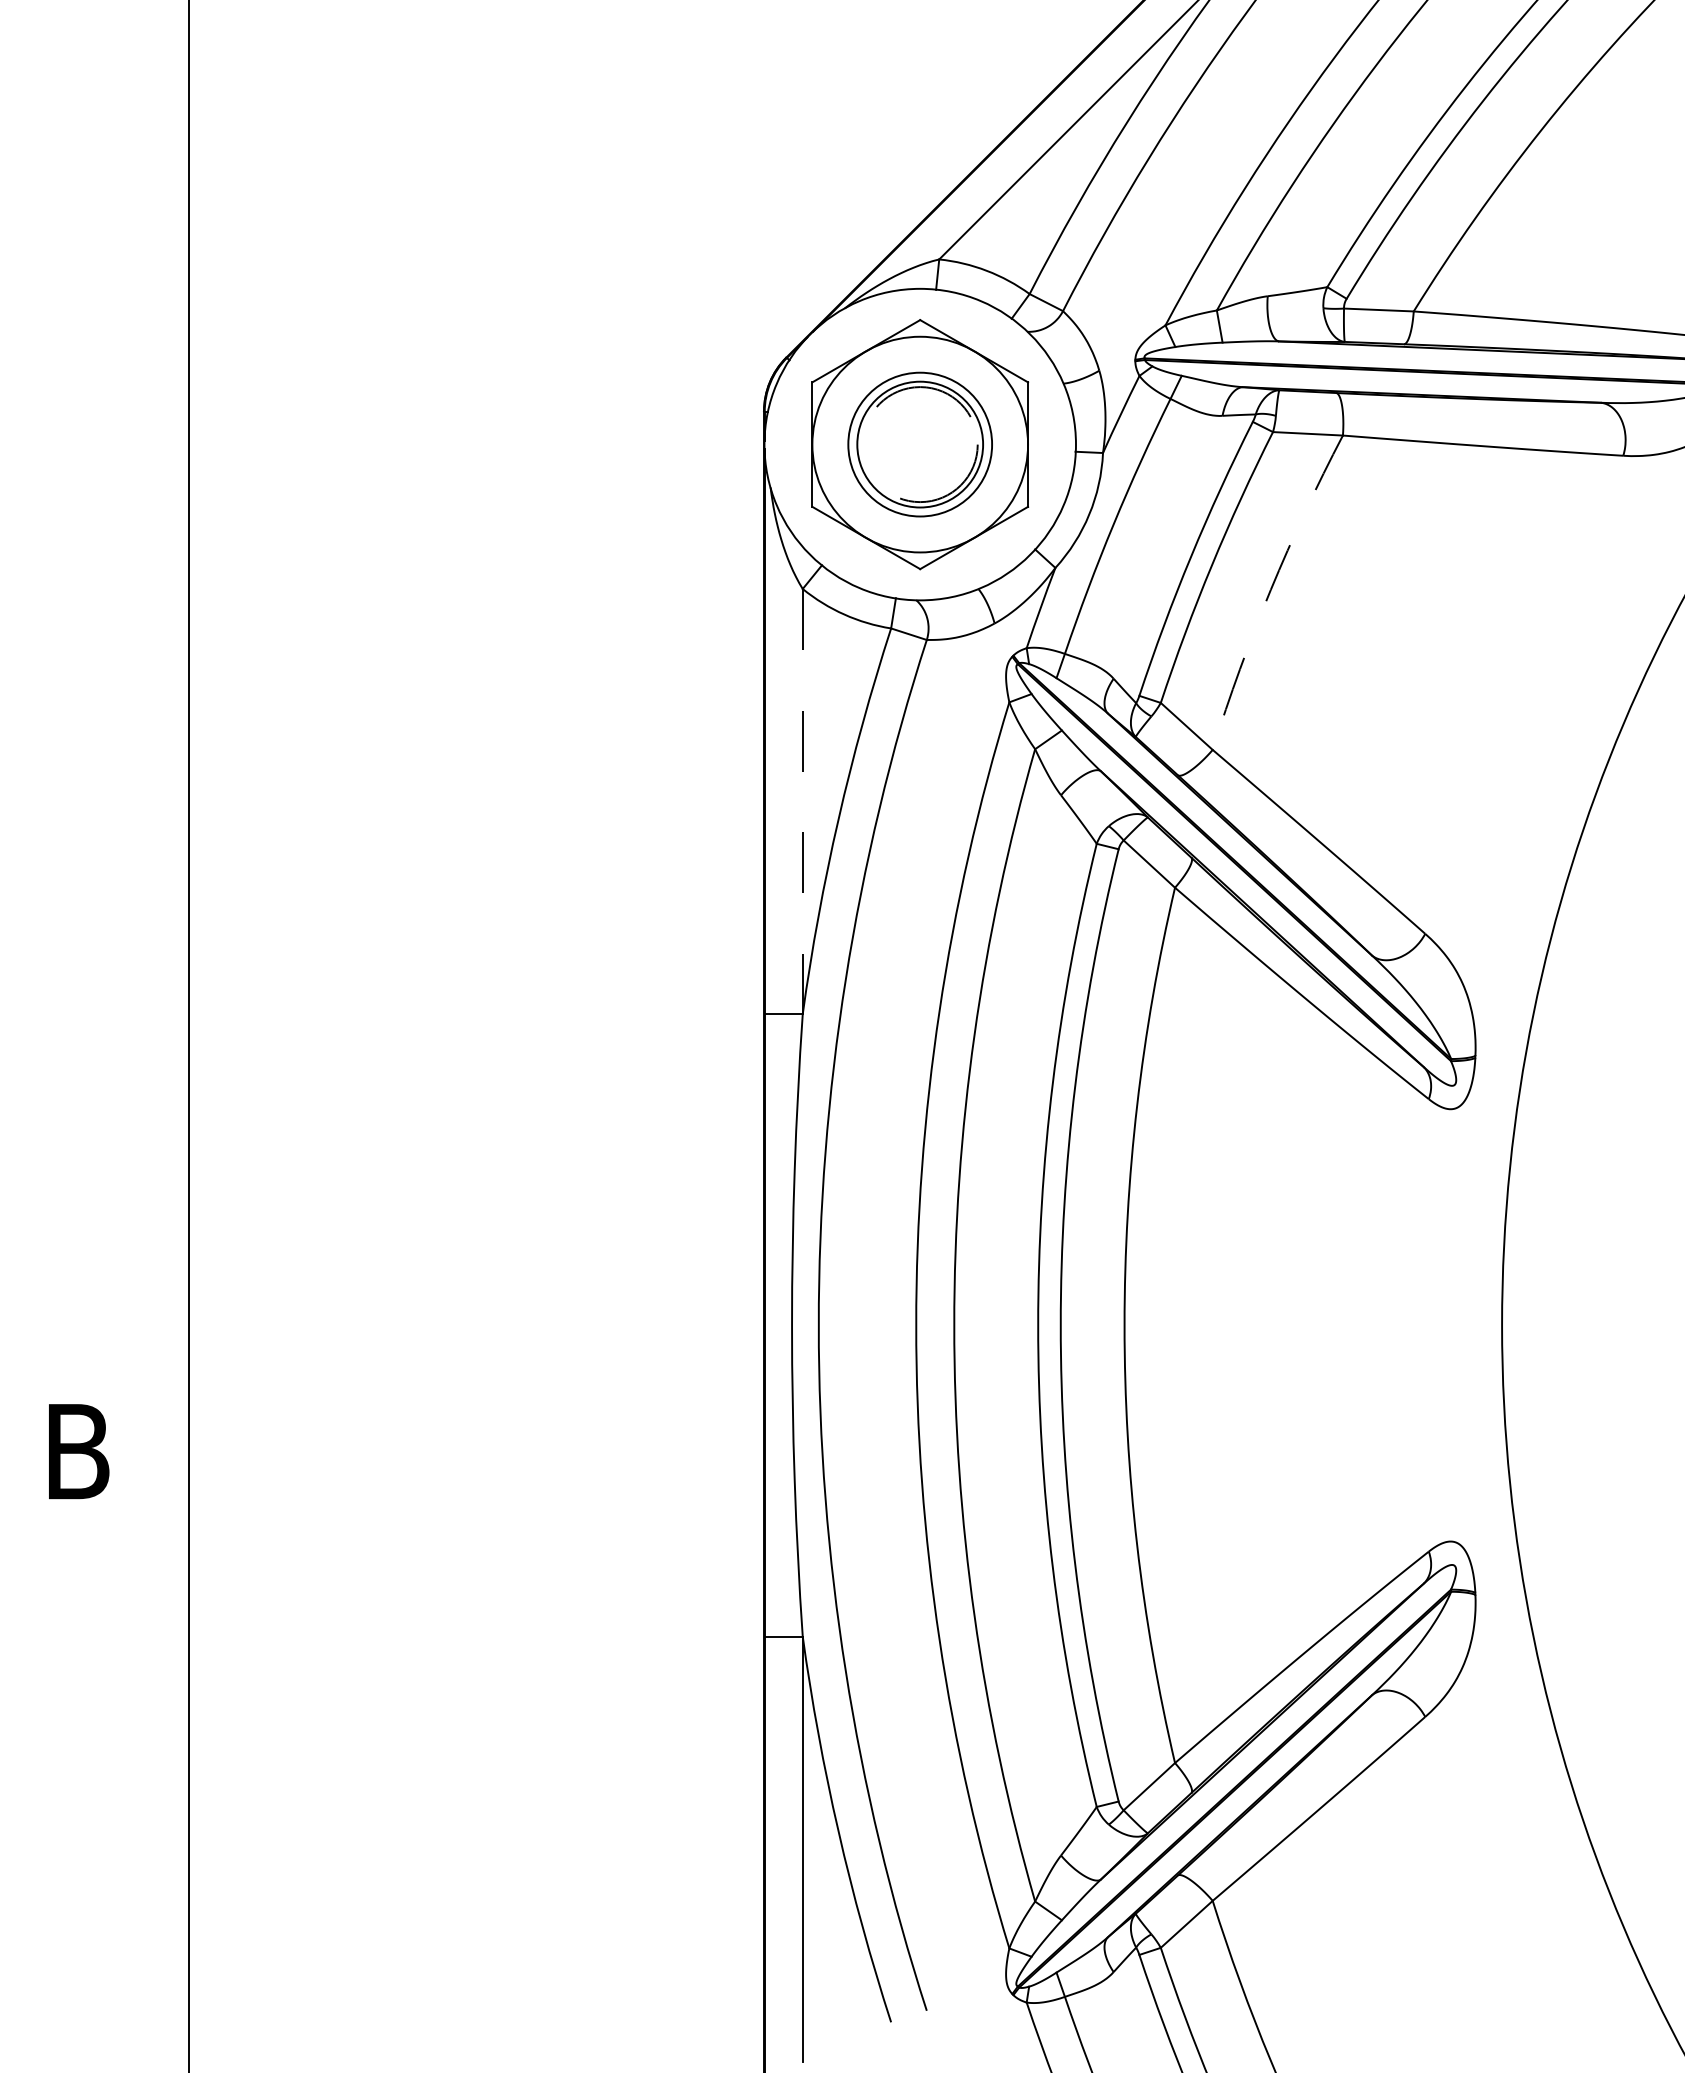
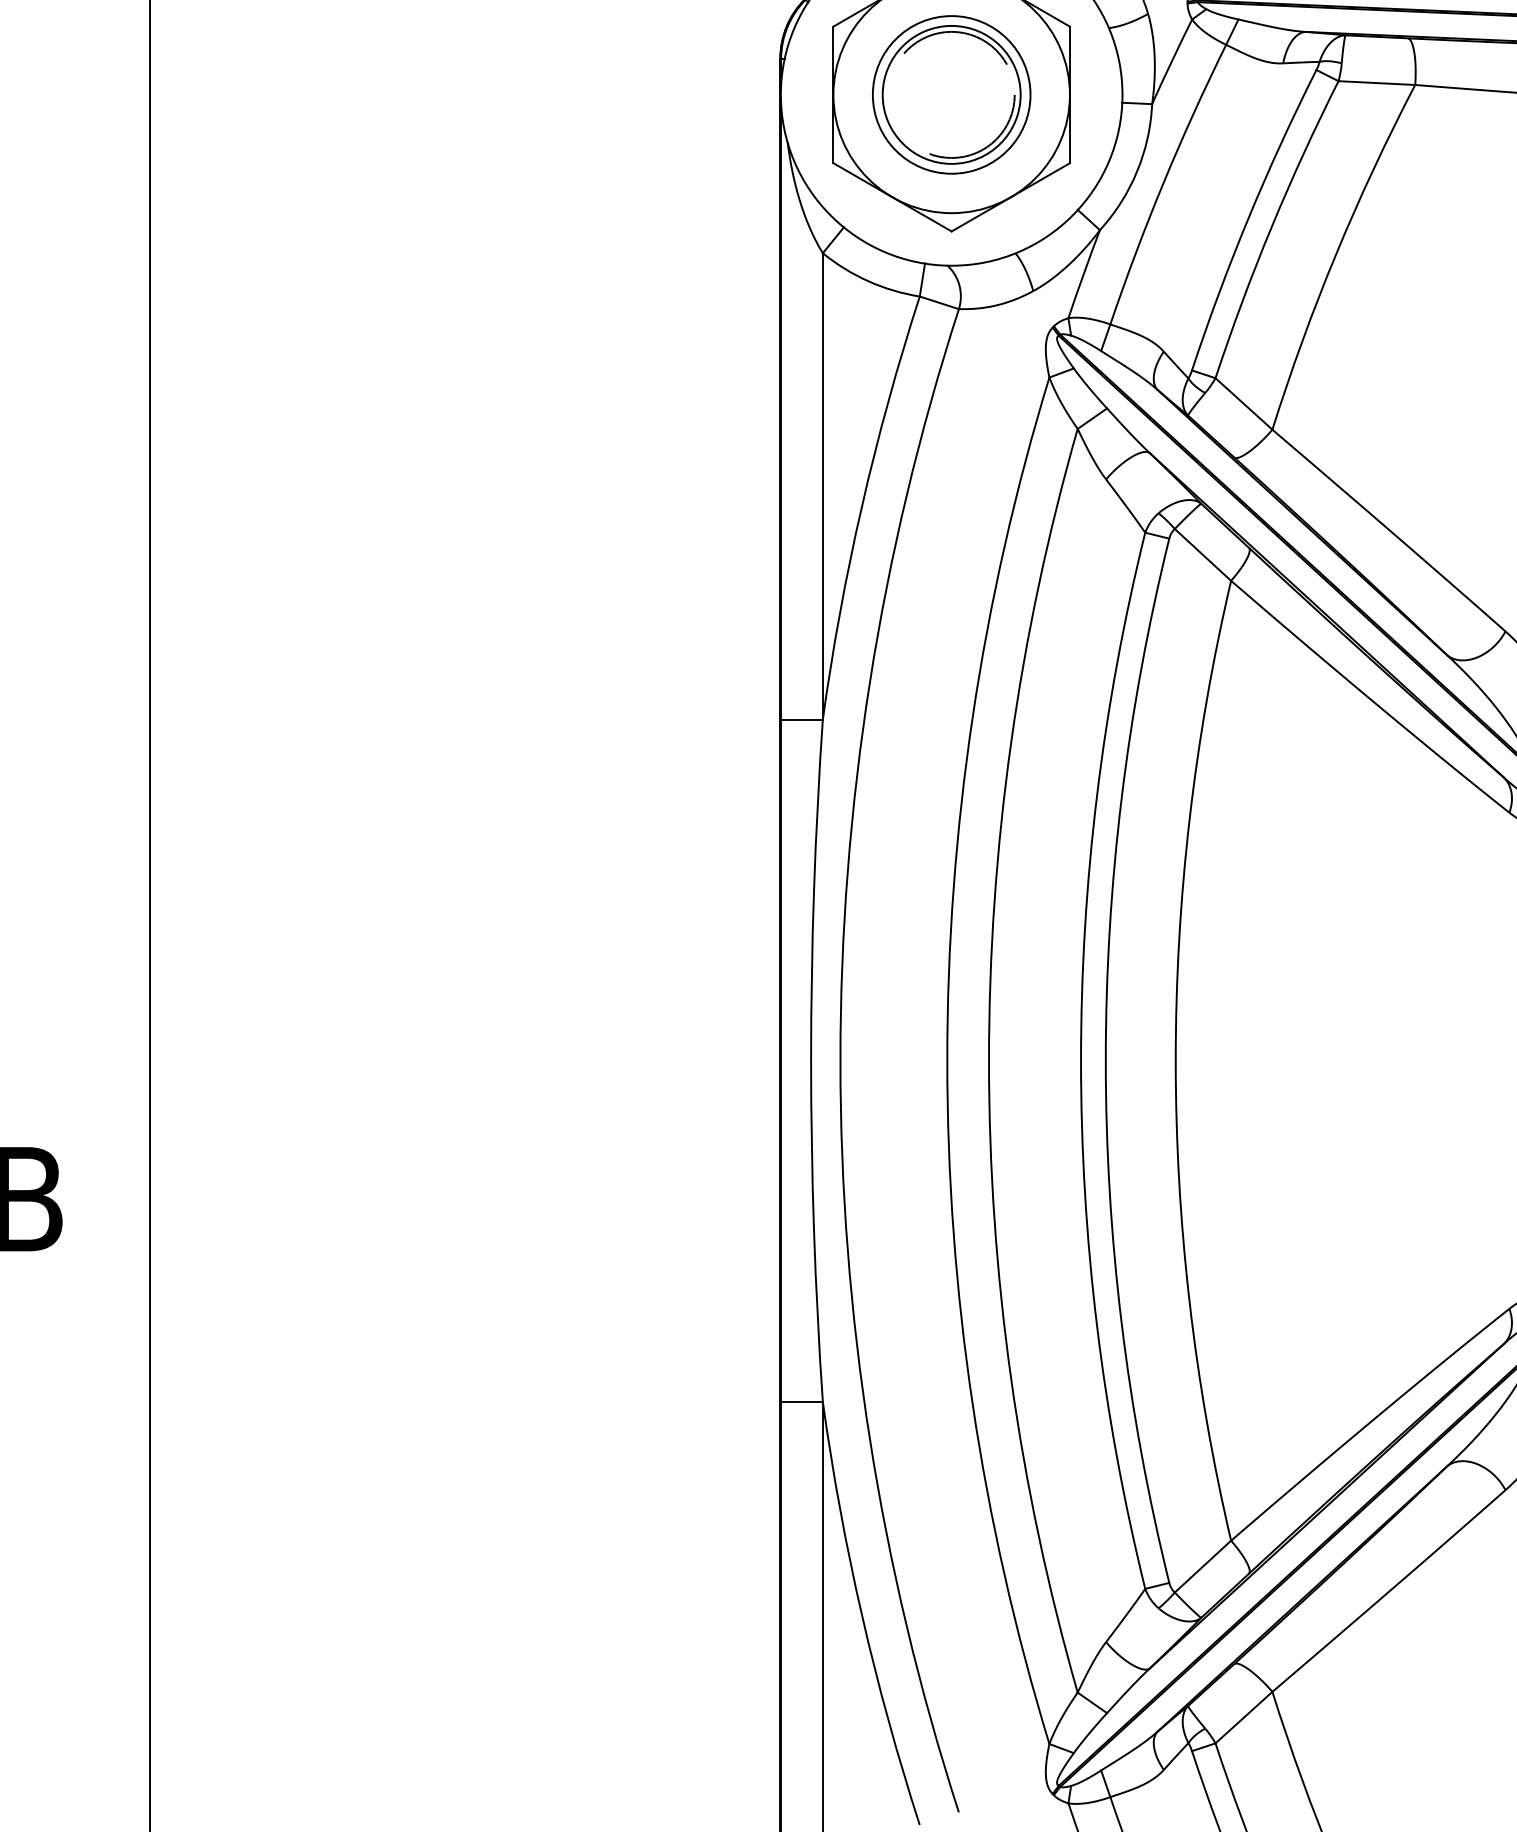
arc: (1270, 589) -> (1335, 253), dashed -> solid
line: (802, 801) -> (822, 486), dashed -> solid

